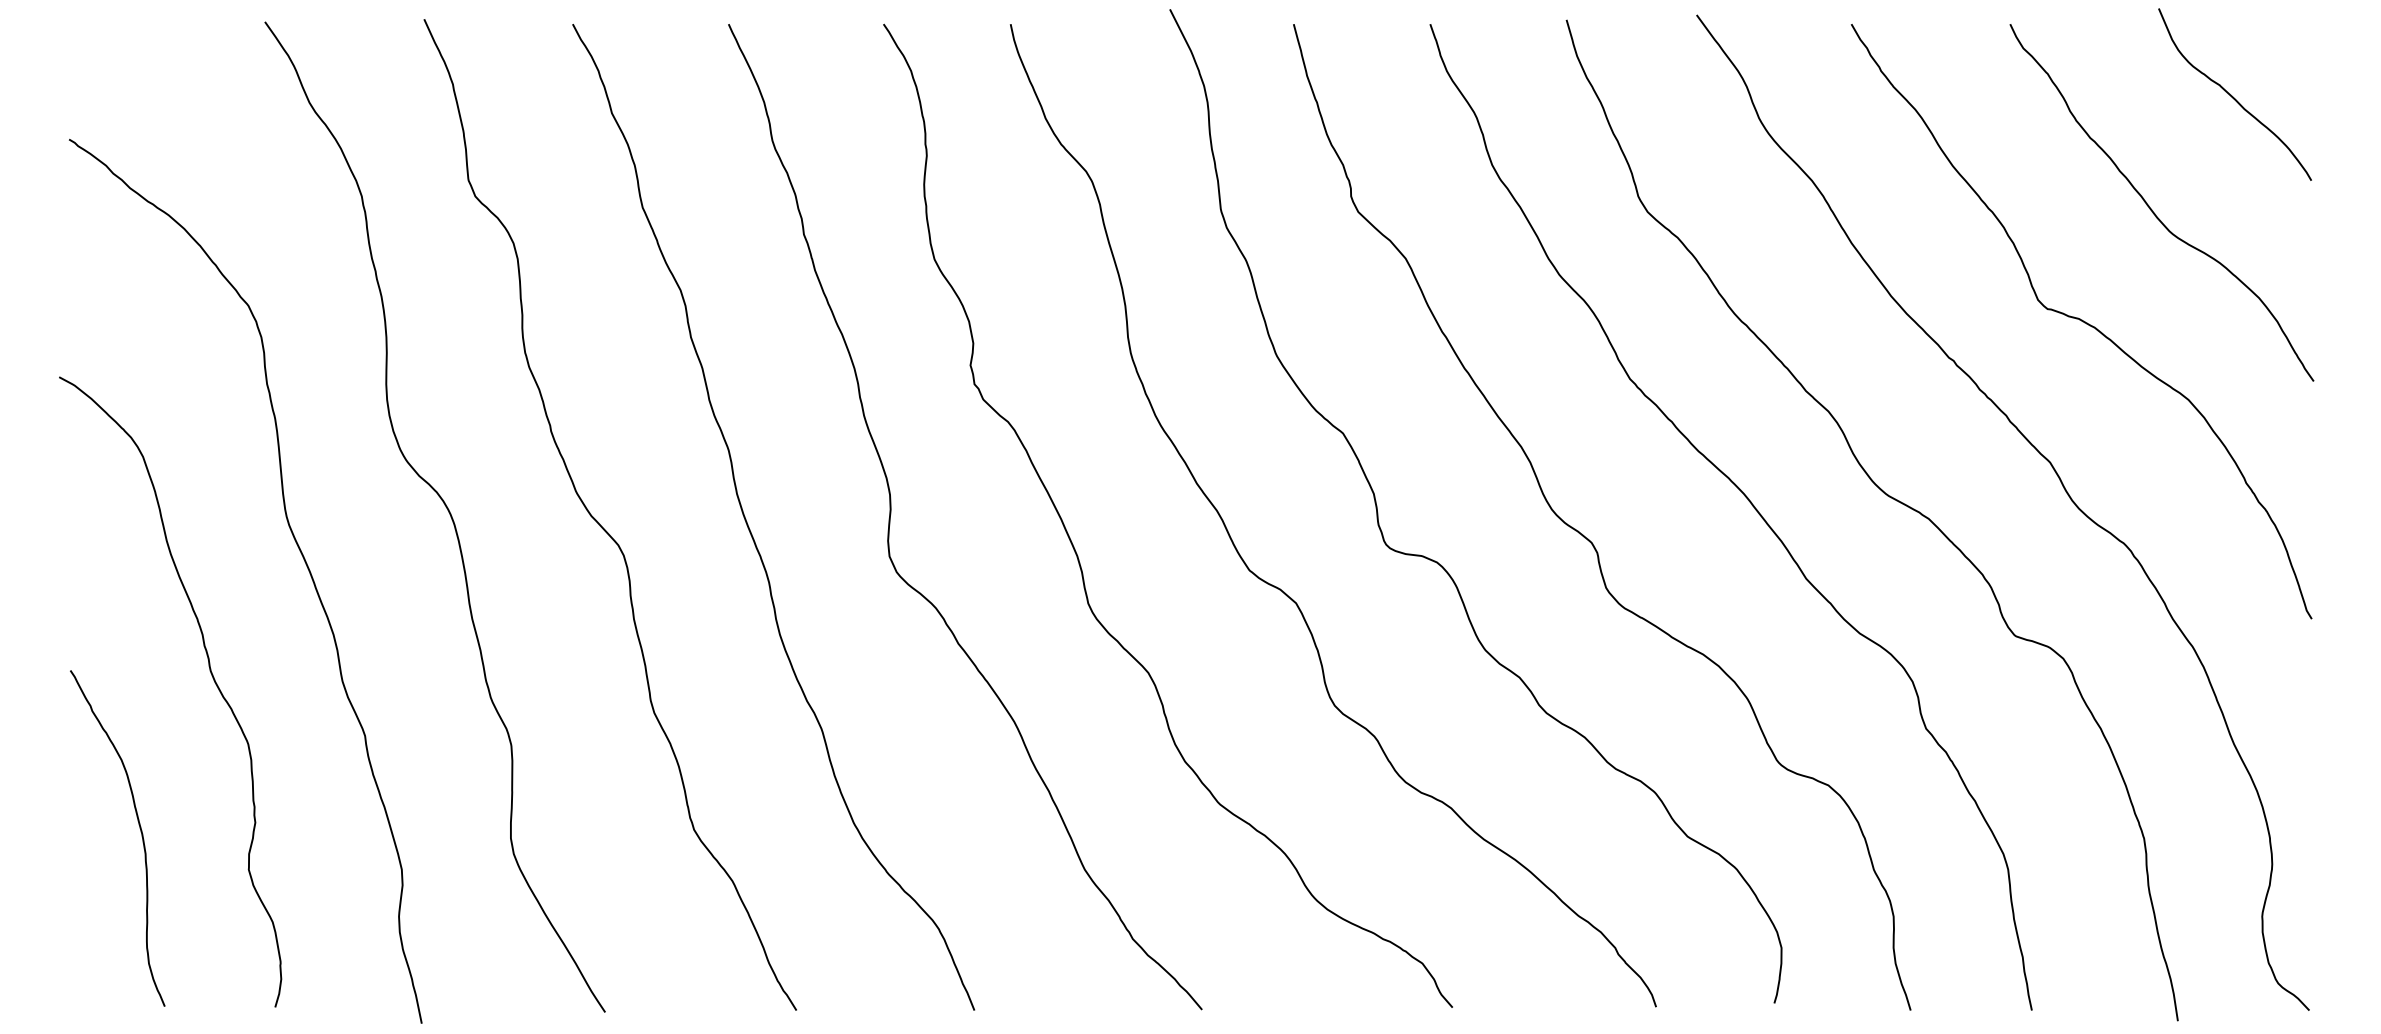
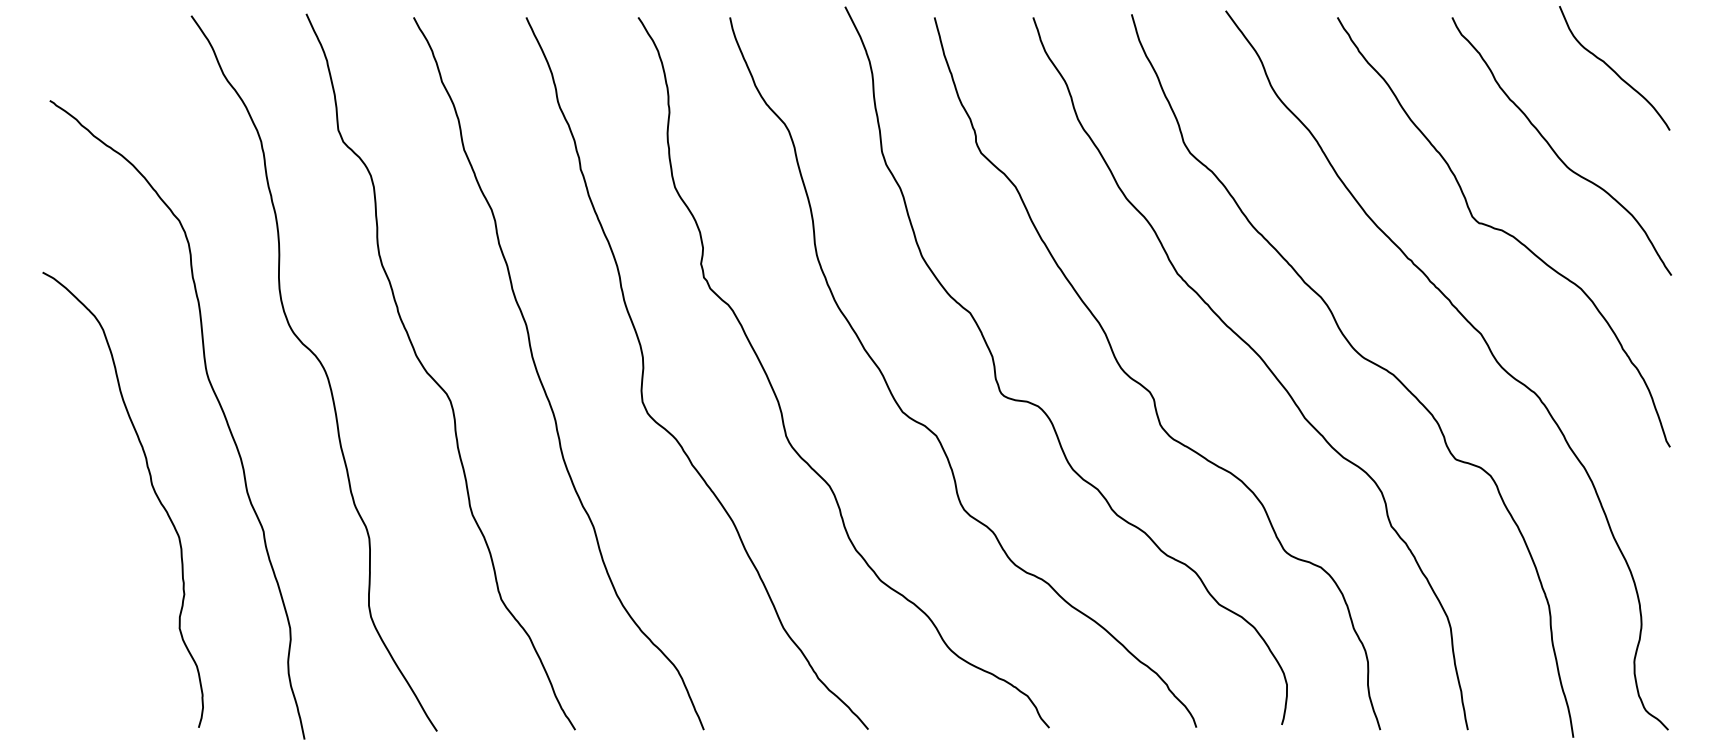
curve: (140, 832) -> (101, 601), removed

